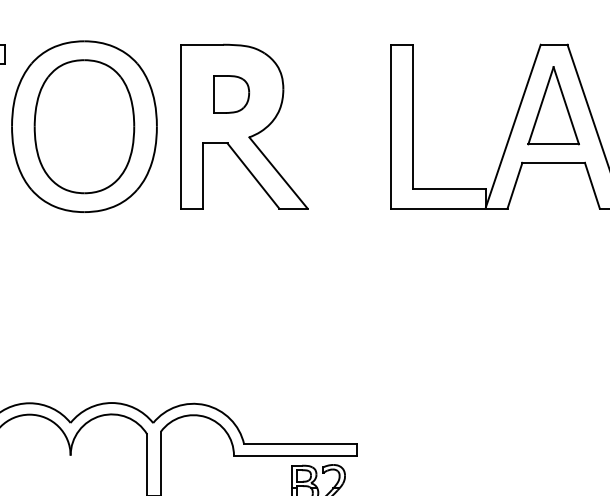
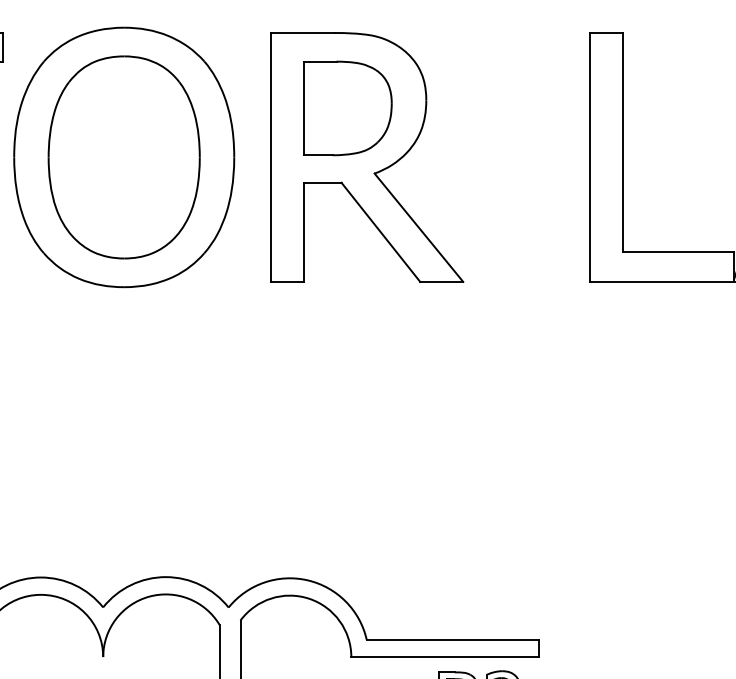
part: (231, 94) -> (347, 108), size x1.67

